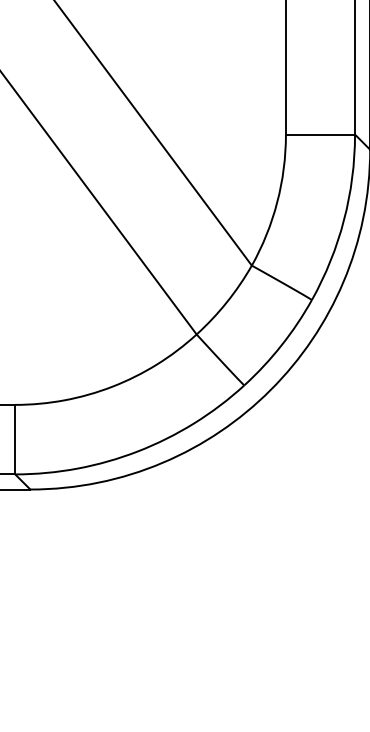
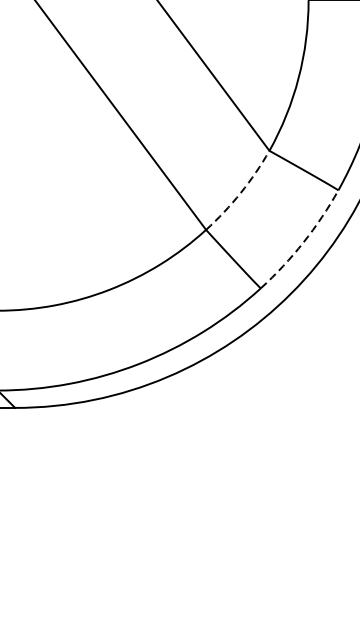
arc: (226, 302) -> (240, 193), solid -> dashed
arc: (281, 345) -> (303, 242), solid -> dashed

